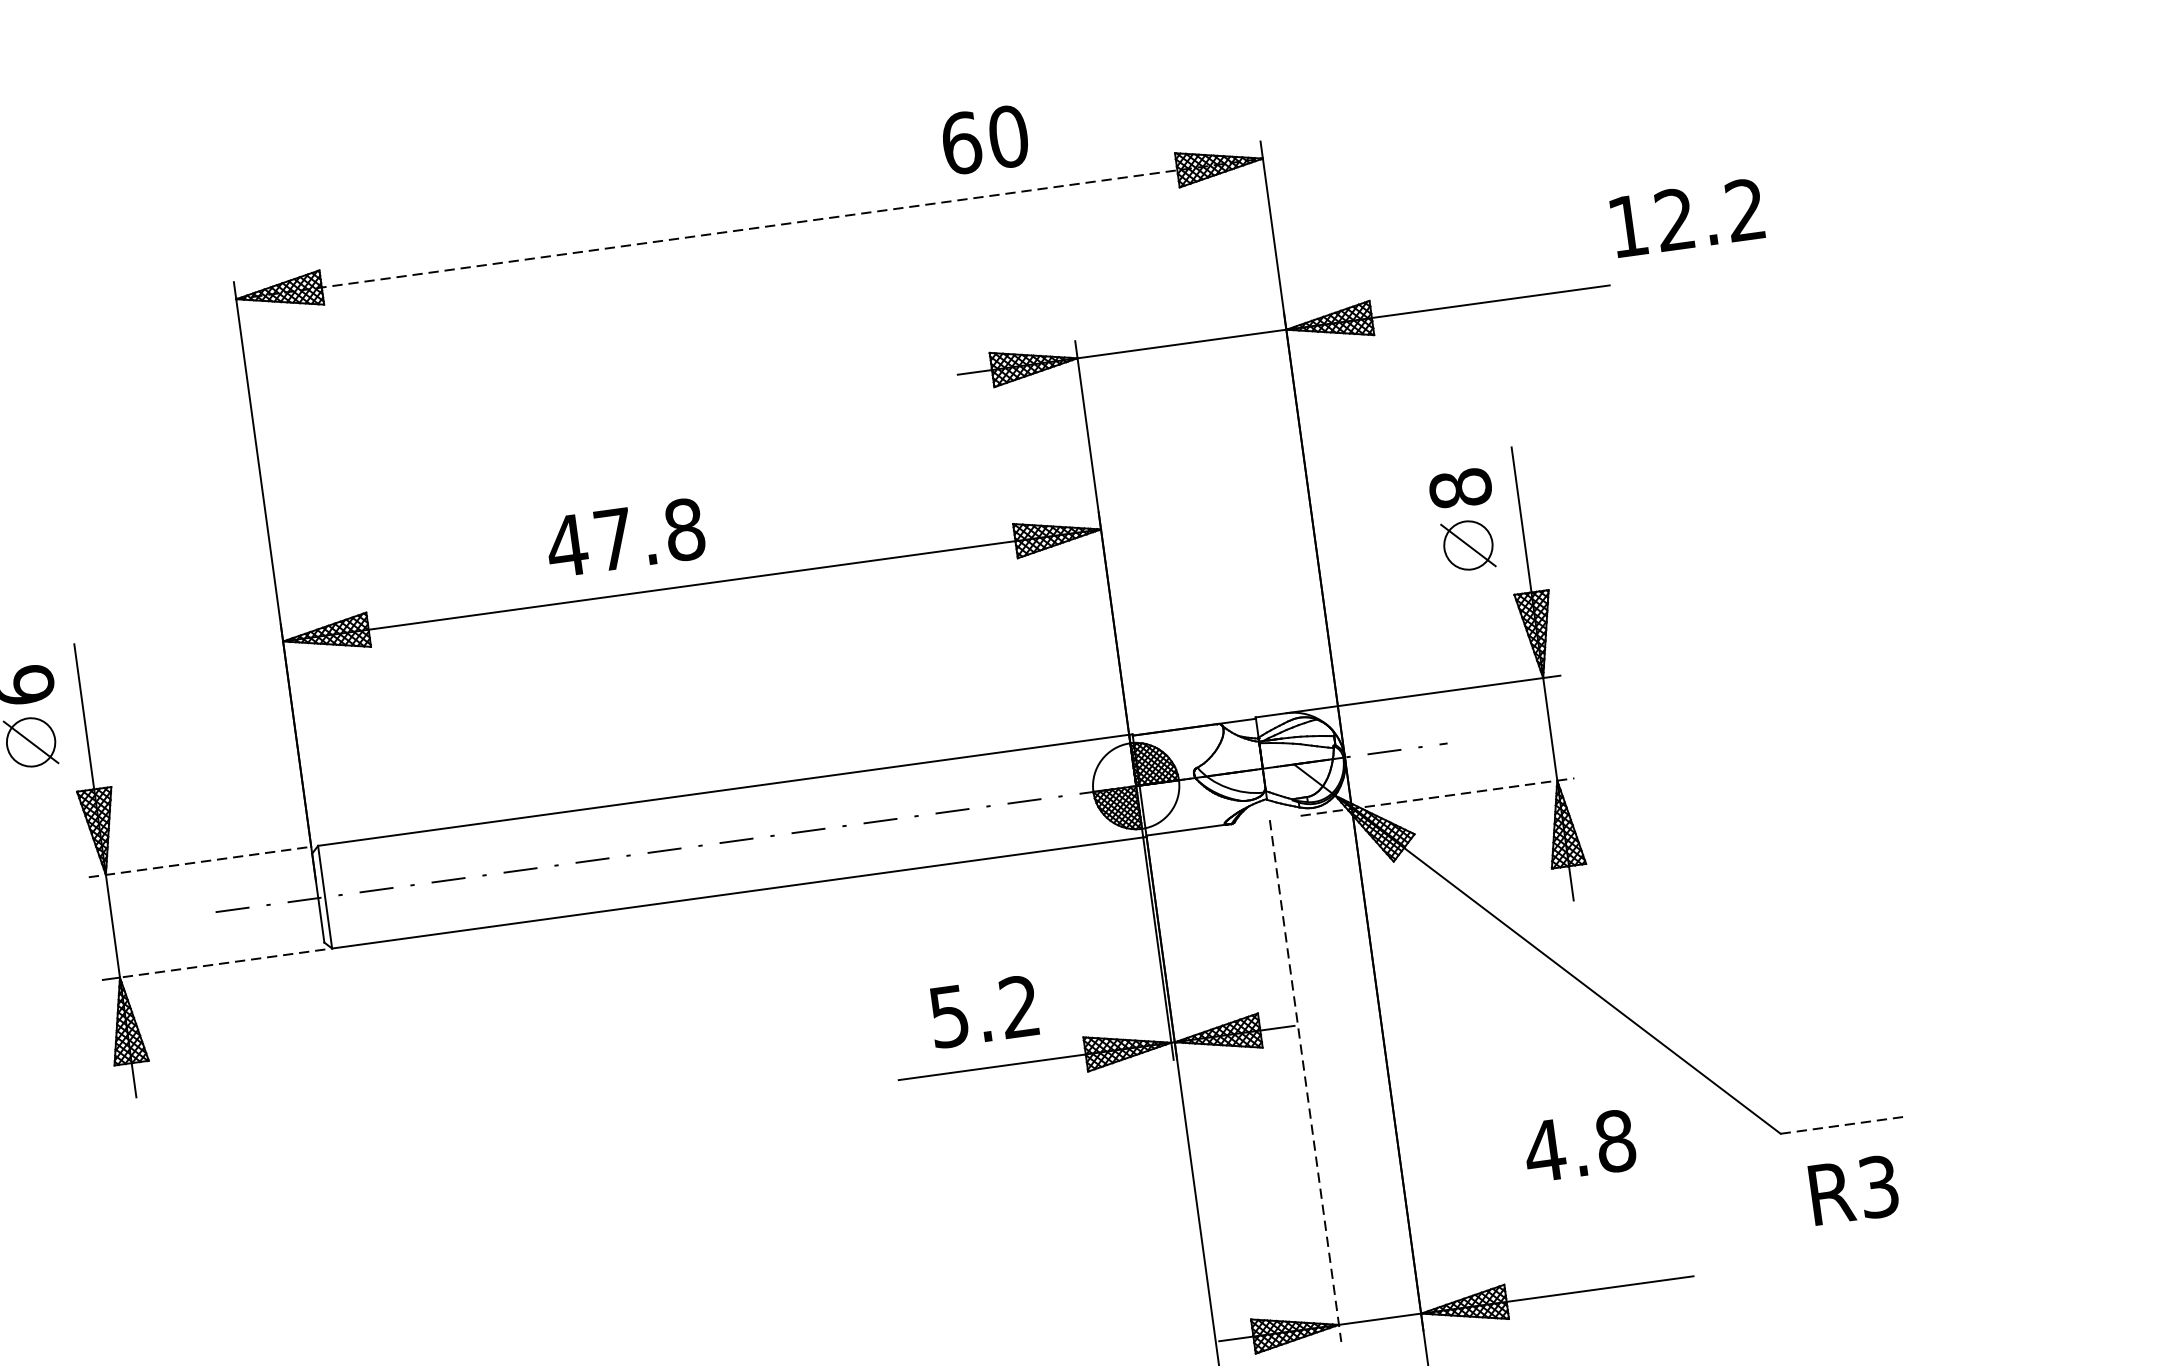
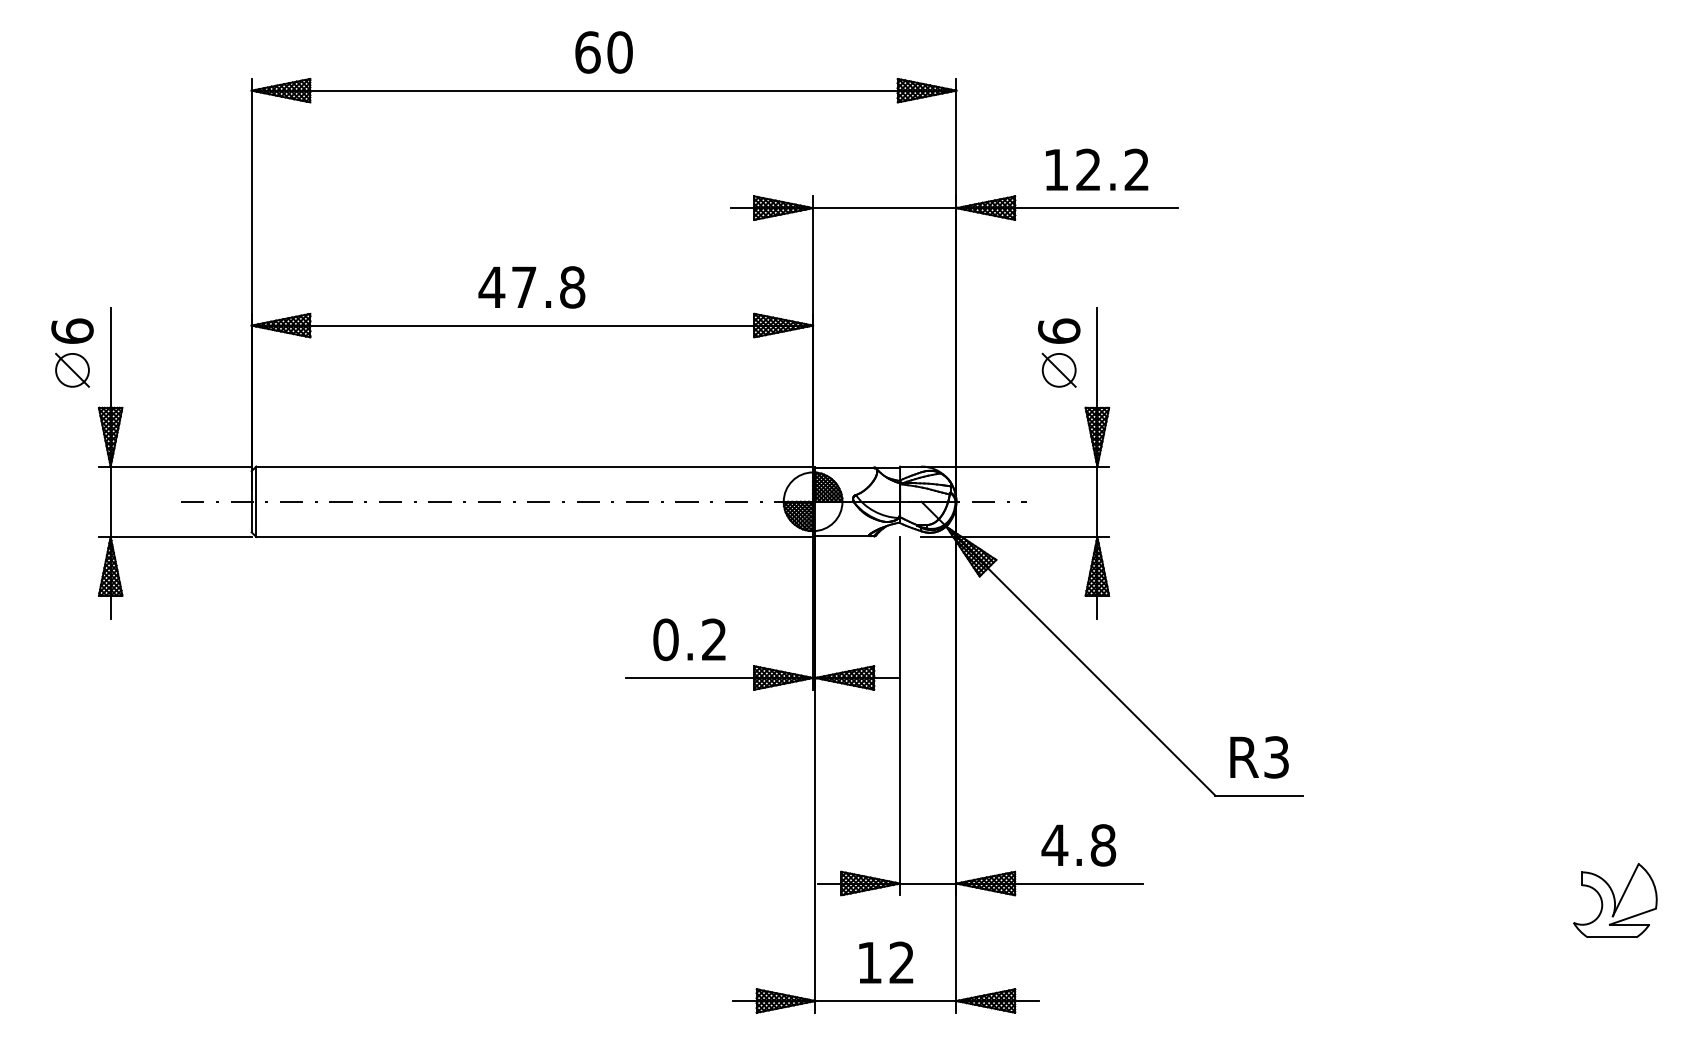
text: (984, 140) -> (603, 52), moved
text: (1688, 217) -> (1097, 169), moved
line: (750, 228) -> (604, 90), dashed -> solid
text: (1460, 487) -> (1059, 330), 8 -> 6
text: (624, 538) -> (531, 287), moved
line: (1438, 797) -> (1015, 537), dashed -> solid
line: (200, 861) -> (175, 466), dashed -> solid
line: (221, 964) -> (180, 537), dashed -> solid
text: (948, 1016) -> (665, 639), 5.2 -> 0.2
line: (1306, 1081) -> (900, 716), dashed -> solid
line: (1845, 1124) -> (1259, 795), dashed -> solid
text: (1579, 1146) -> (1078, 845), moved
text: (1853, 1190) -> (1259, 757), moved

